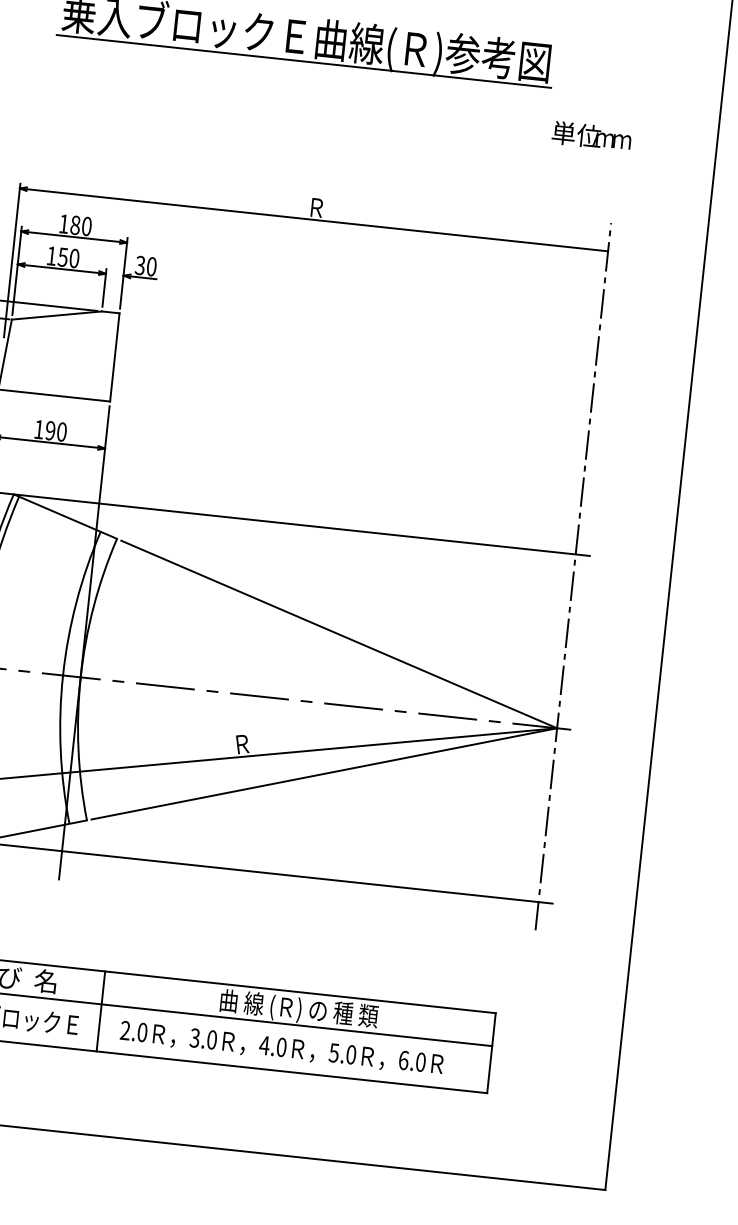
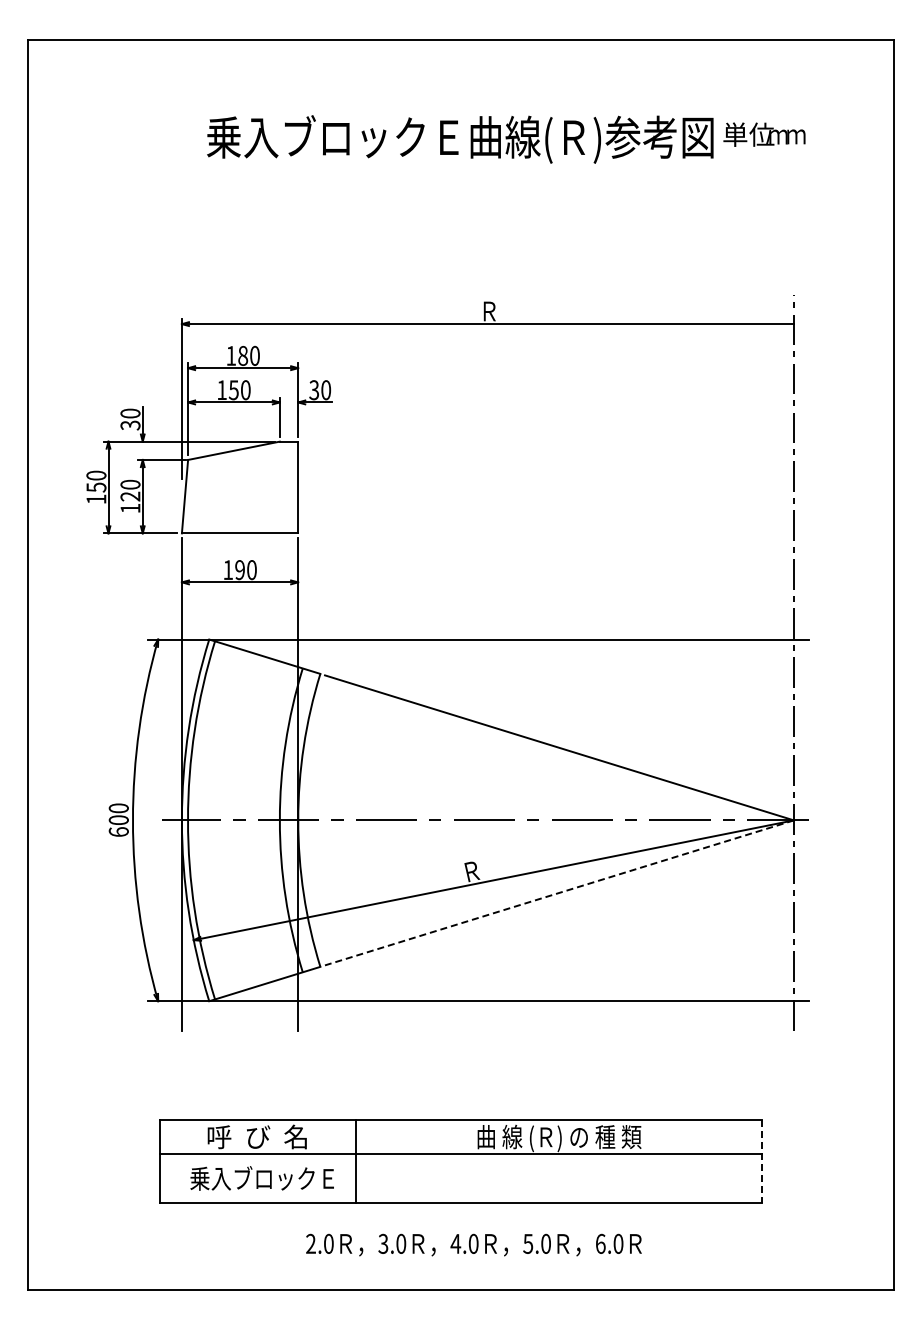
line: (303, 61) -> (459, 162), removed
text: (591, 136) -> (764, 134), moved
line: (323, 774) -> (558, 893), solid -> dashed
text: (281, 1047) -> (473, 1244), moved
line: (491, 1052) -> (762, 1161), solid -> dashed

